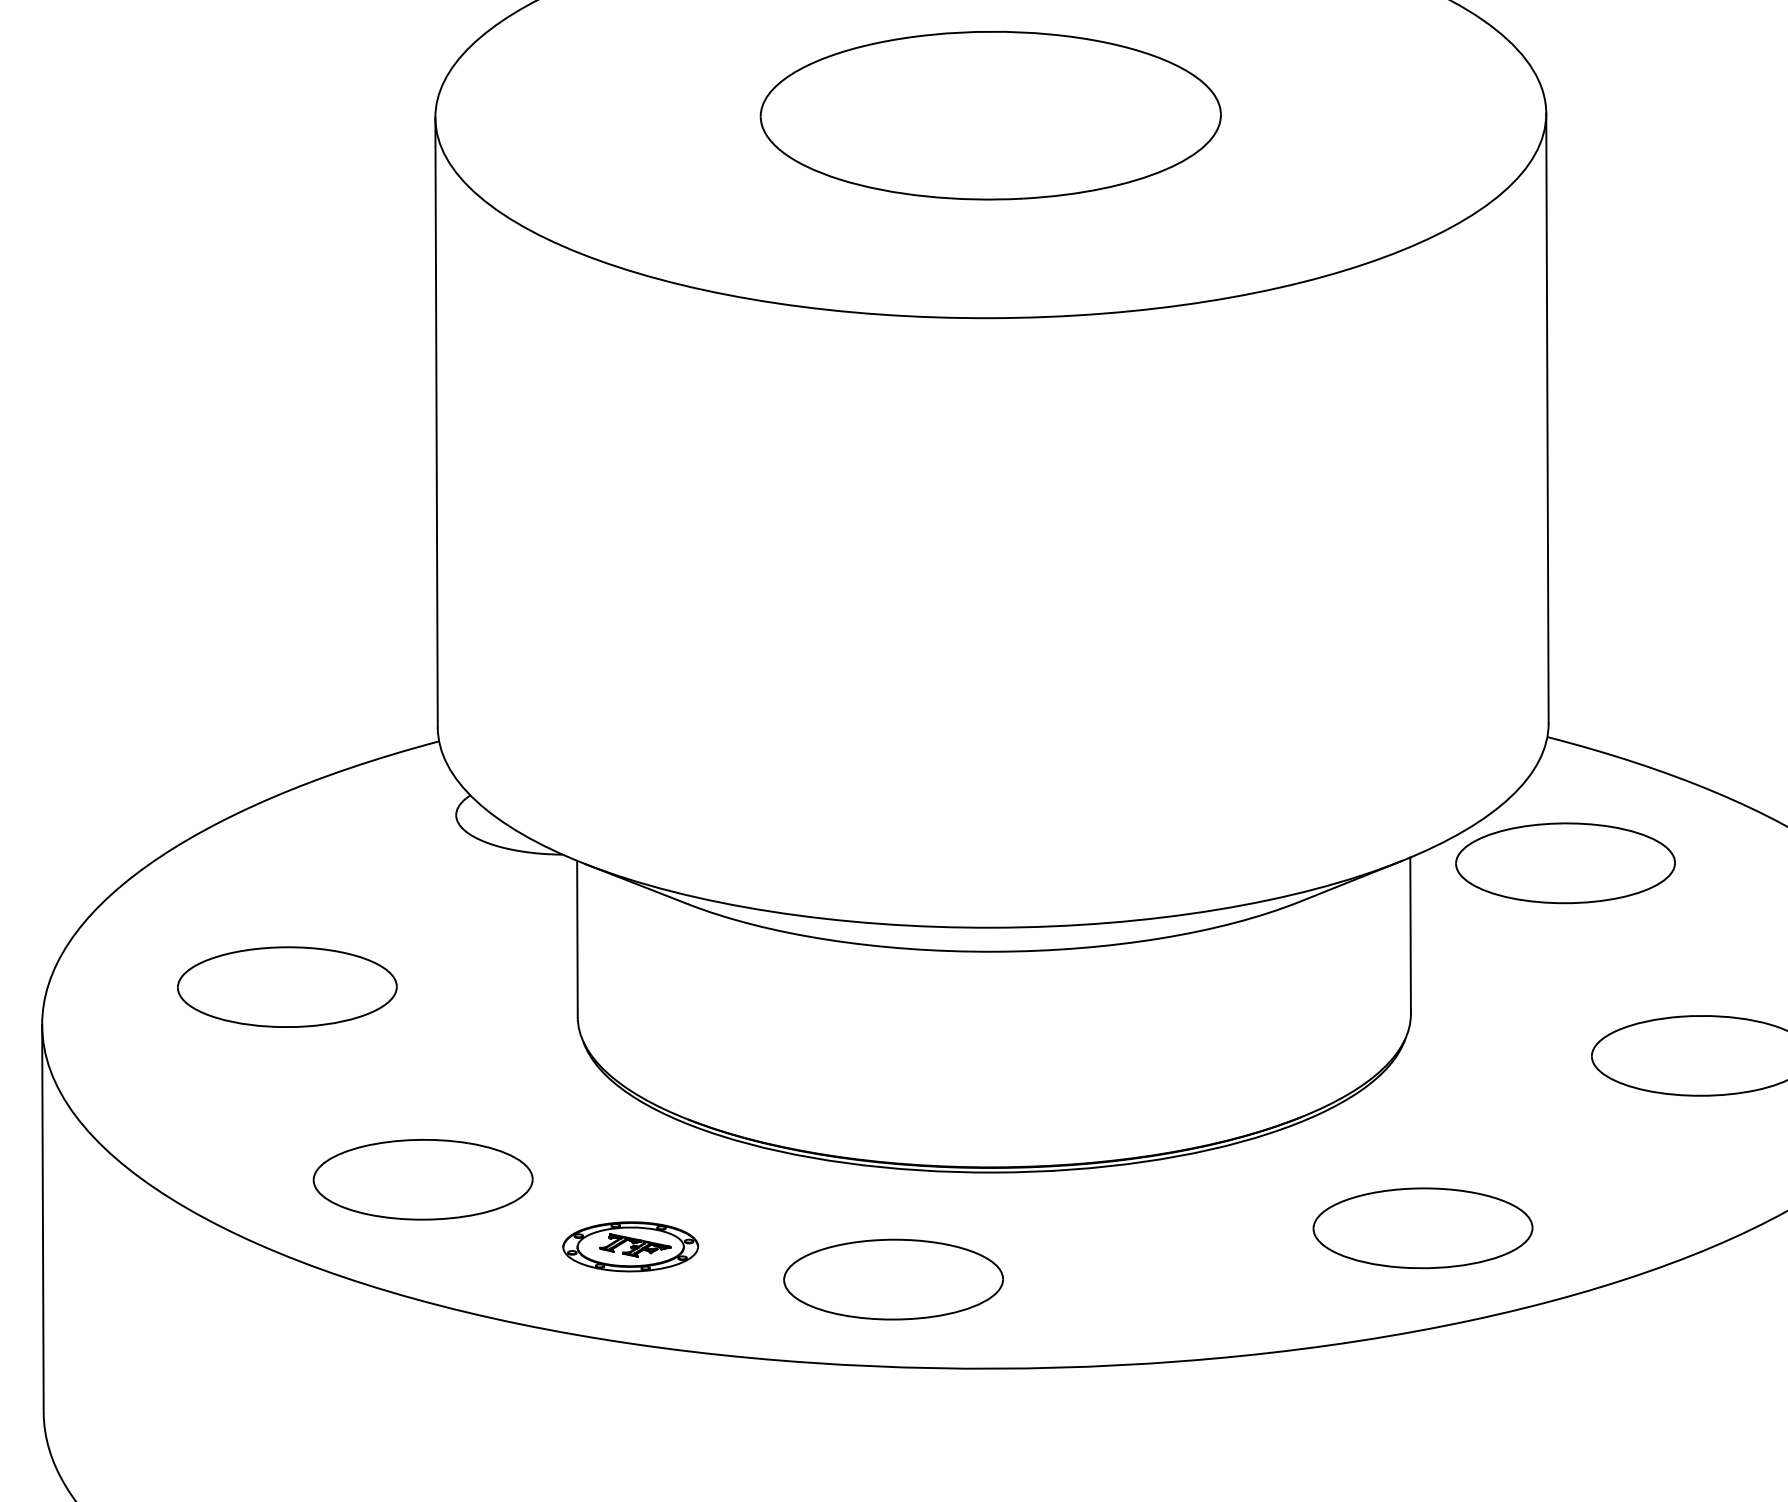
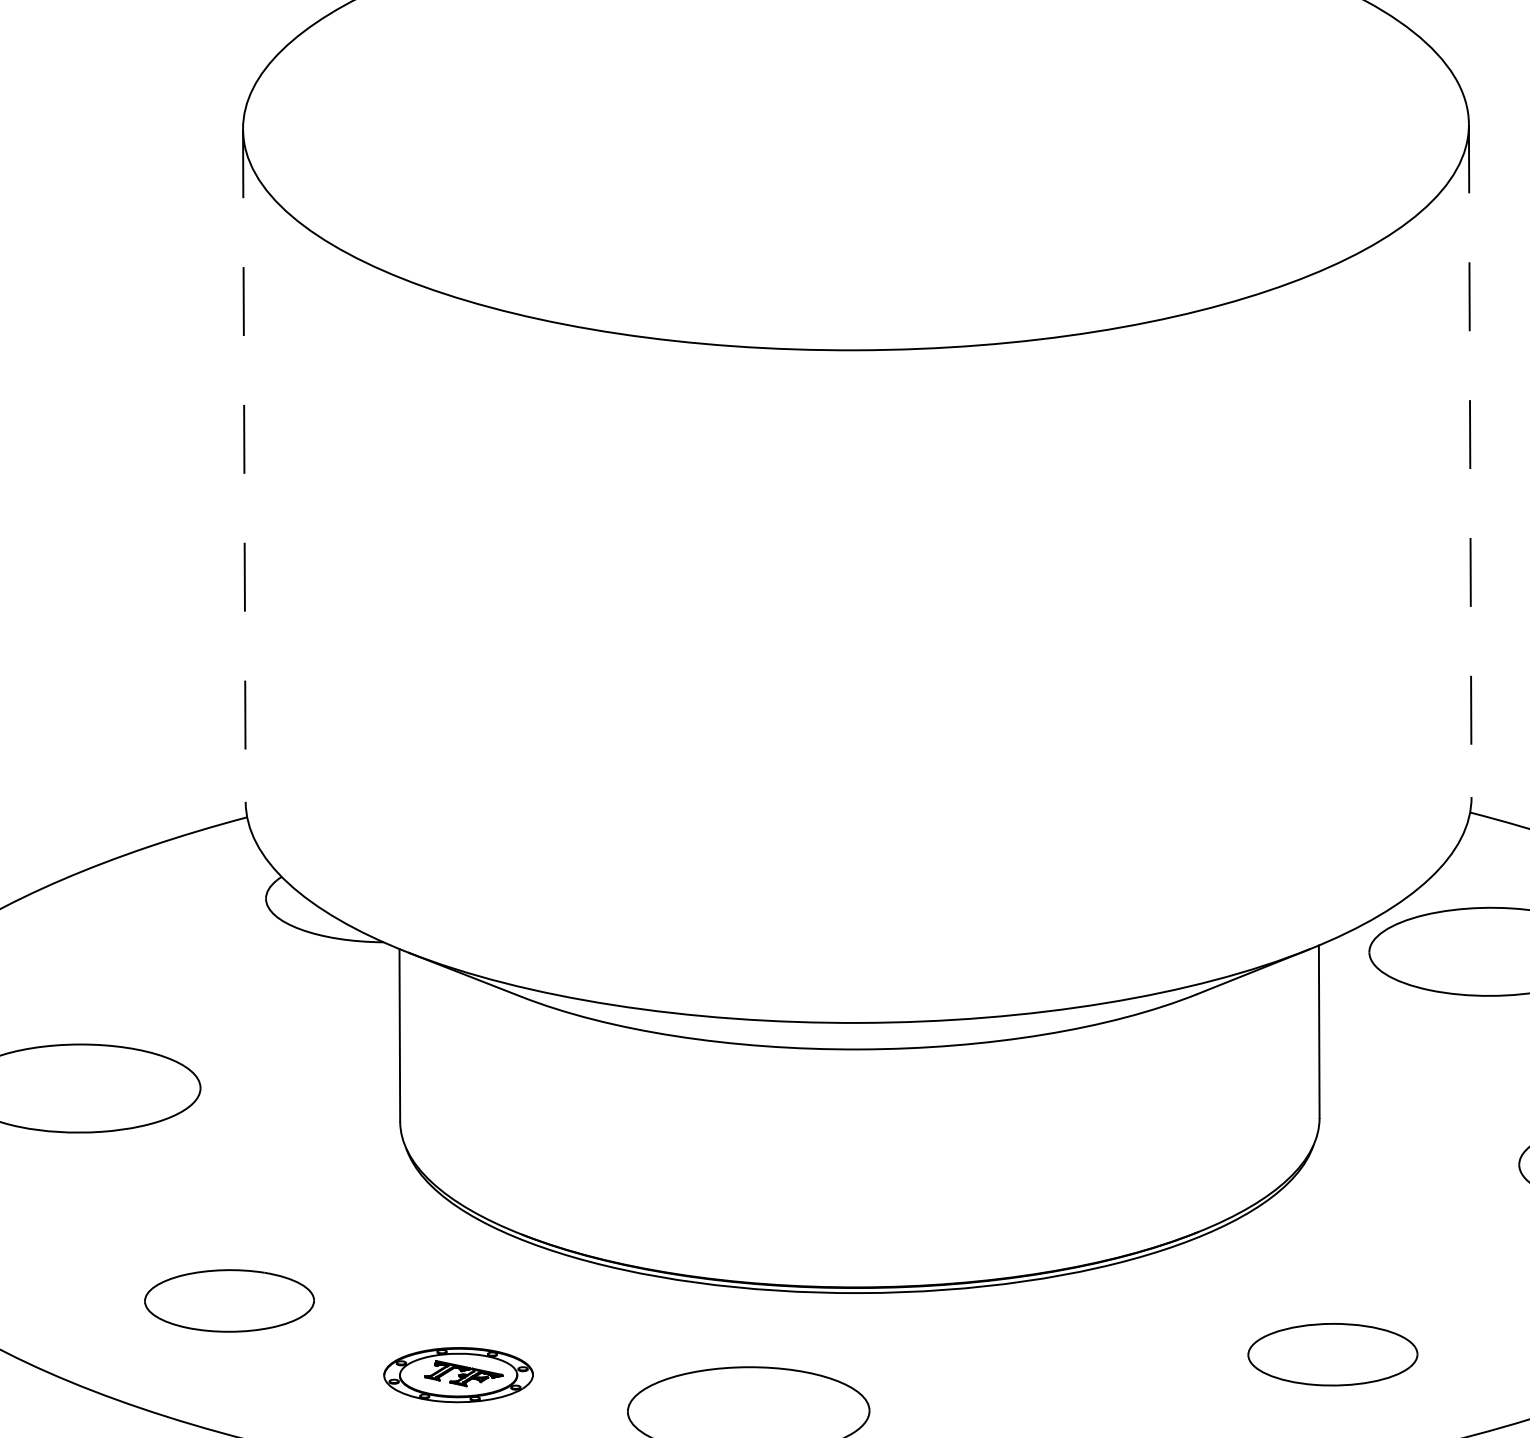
part: (990, 115) -> (855, 126), removed
line: (1547, 418) -> (1470, 461), solid -> dashed
line: (436, 422) -> (244, 465), solid -> dashed
part: (422, 1179) -> (228, 1300), size x0.7
part: (1422, 1228) -> (1332, 1354), size x0.7

